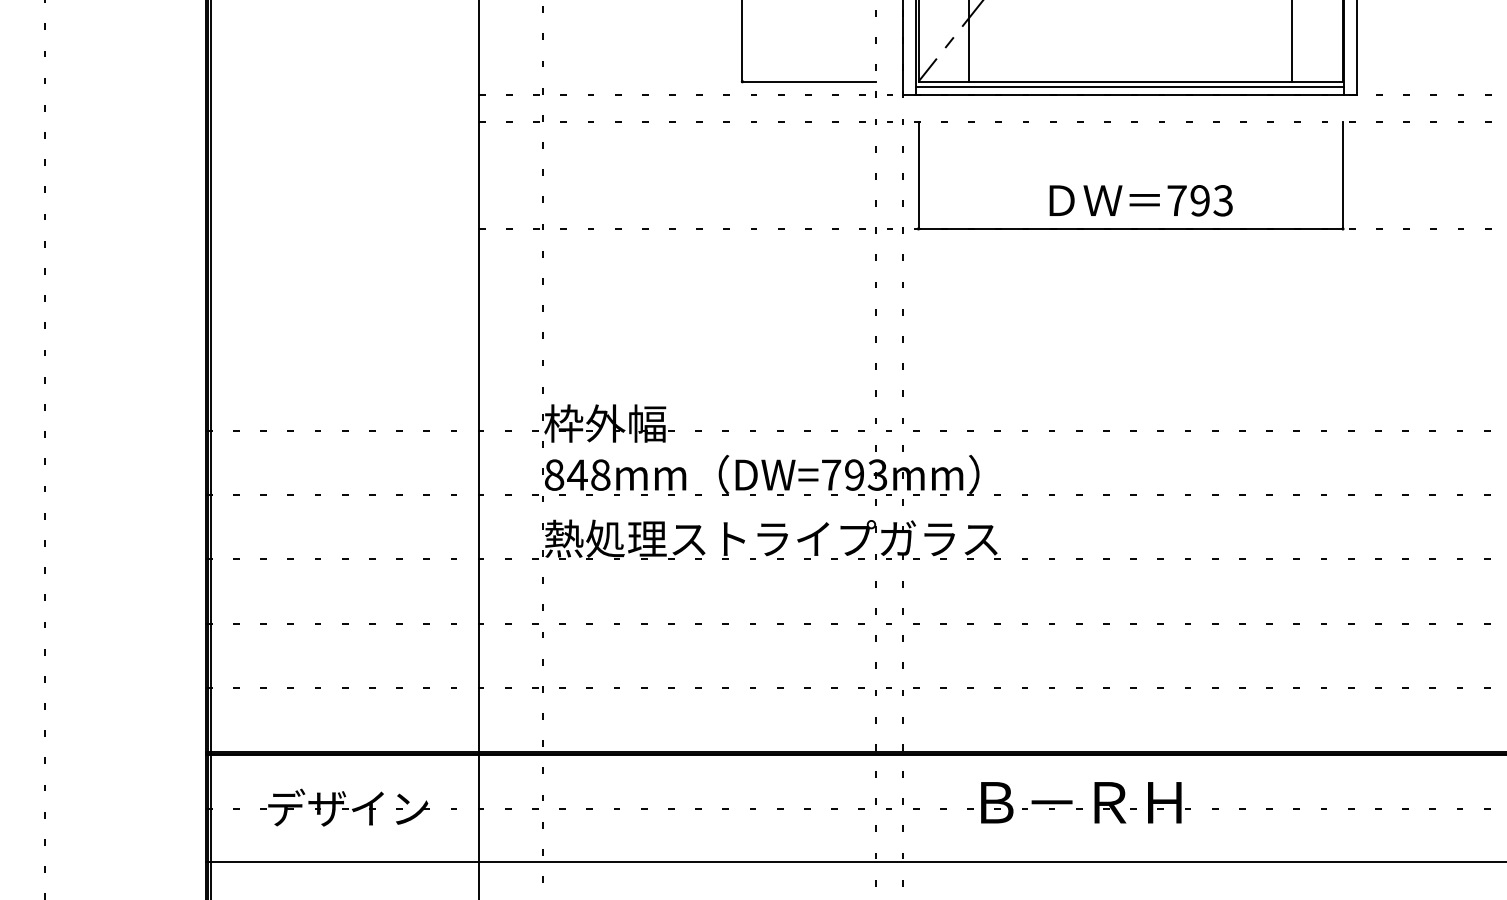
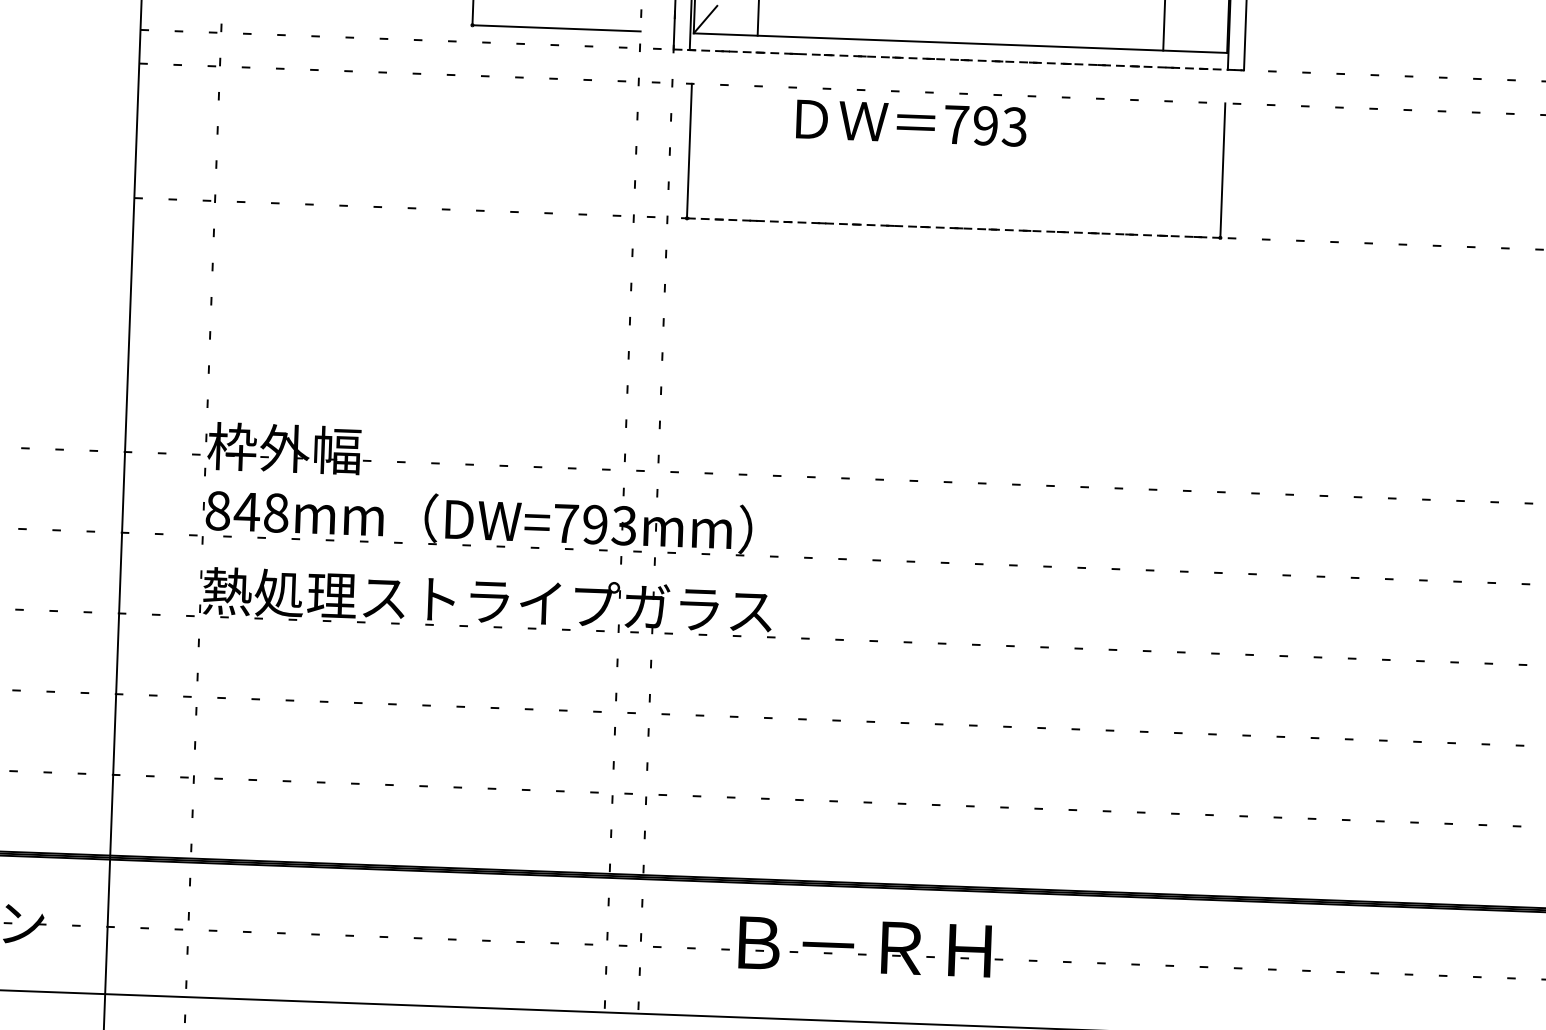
line: (1129, 87) -> (958, 50), removed
line: (1129, 95) -> (958, 60), solid -> dashed
text: (1140, 200) -> (910, 122), moved
line: (1131, 228) -> (954, 227), solid -> dashed

